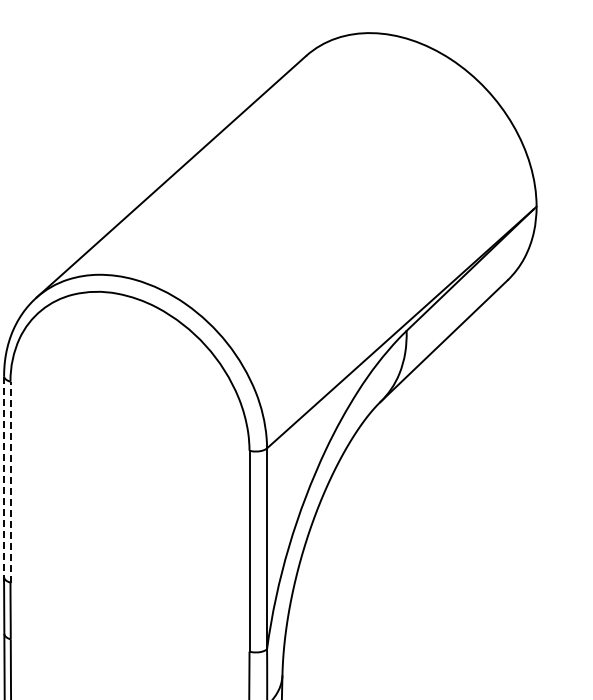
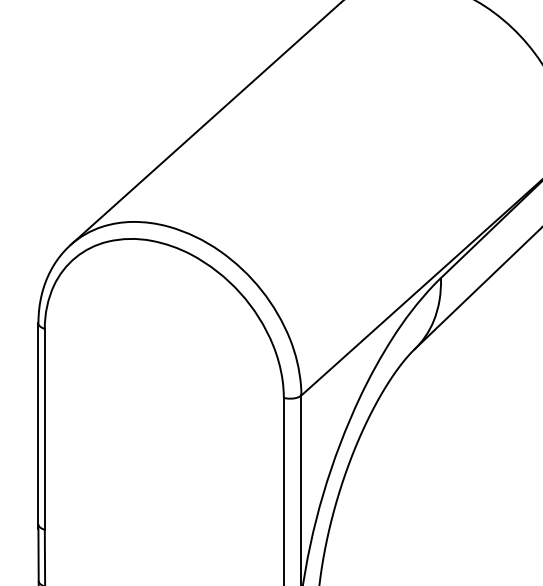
line: (4, 479) -> (38, 426), dashed -> solid
line: (10, 481) -> (44, 428), dashed -> solid

